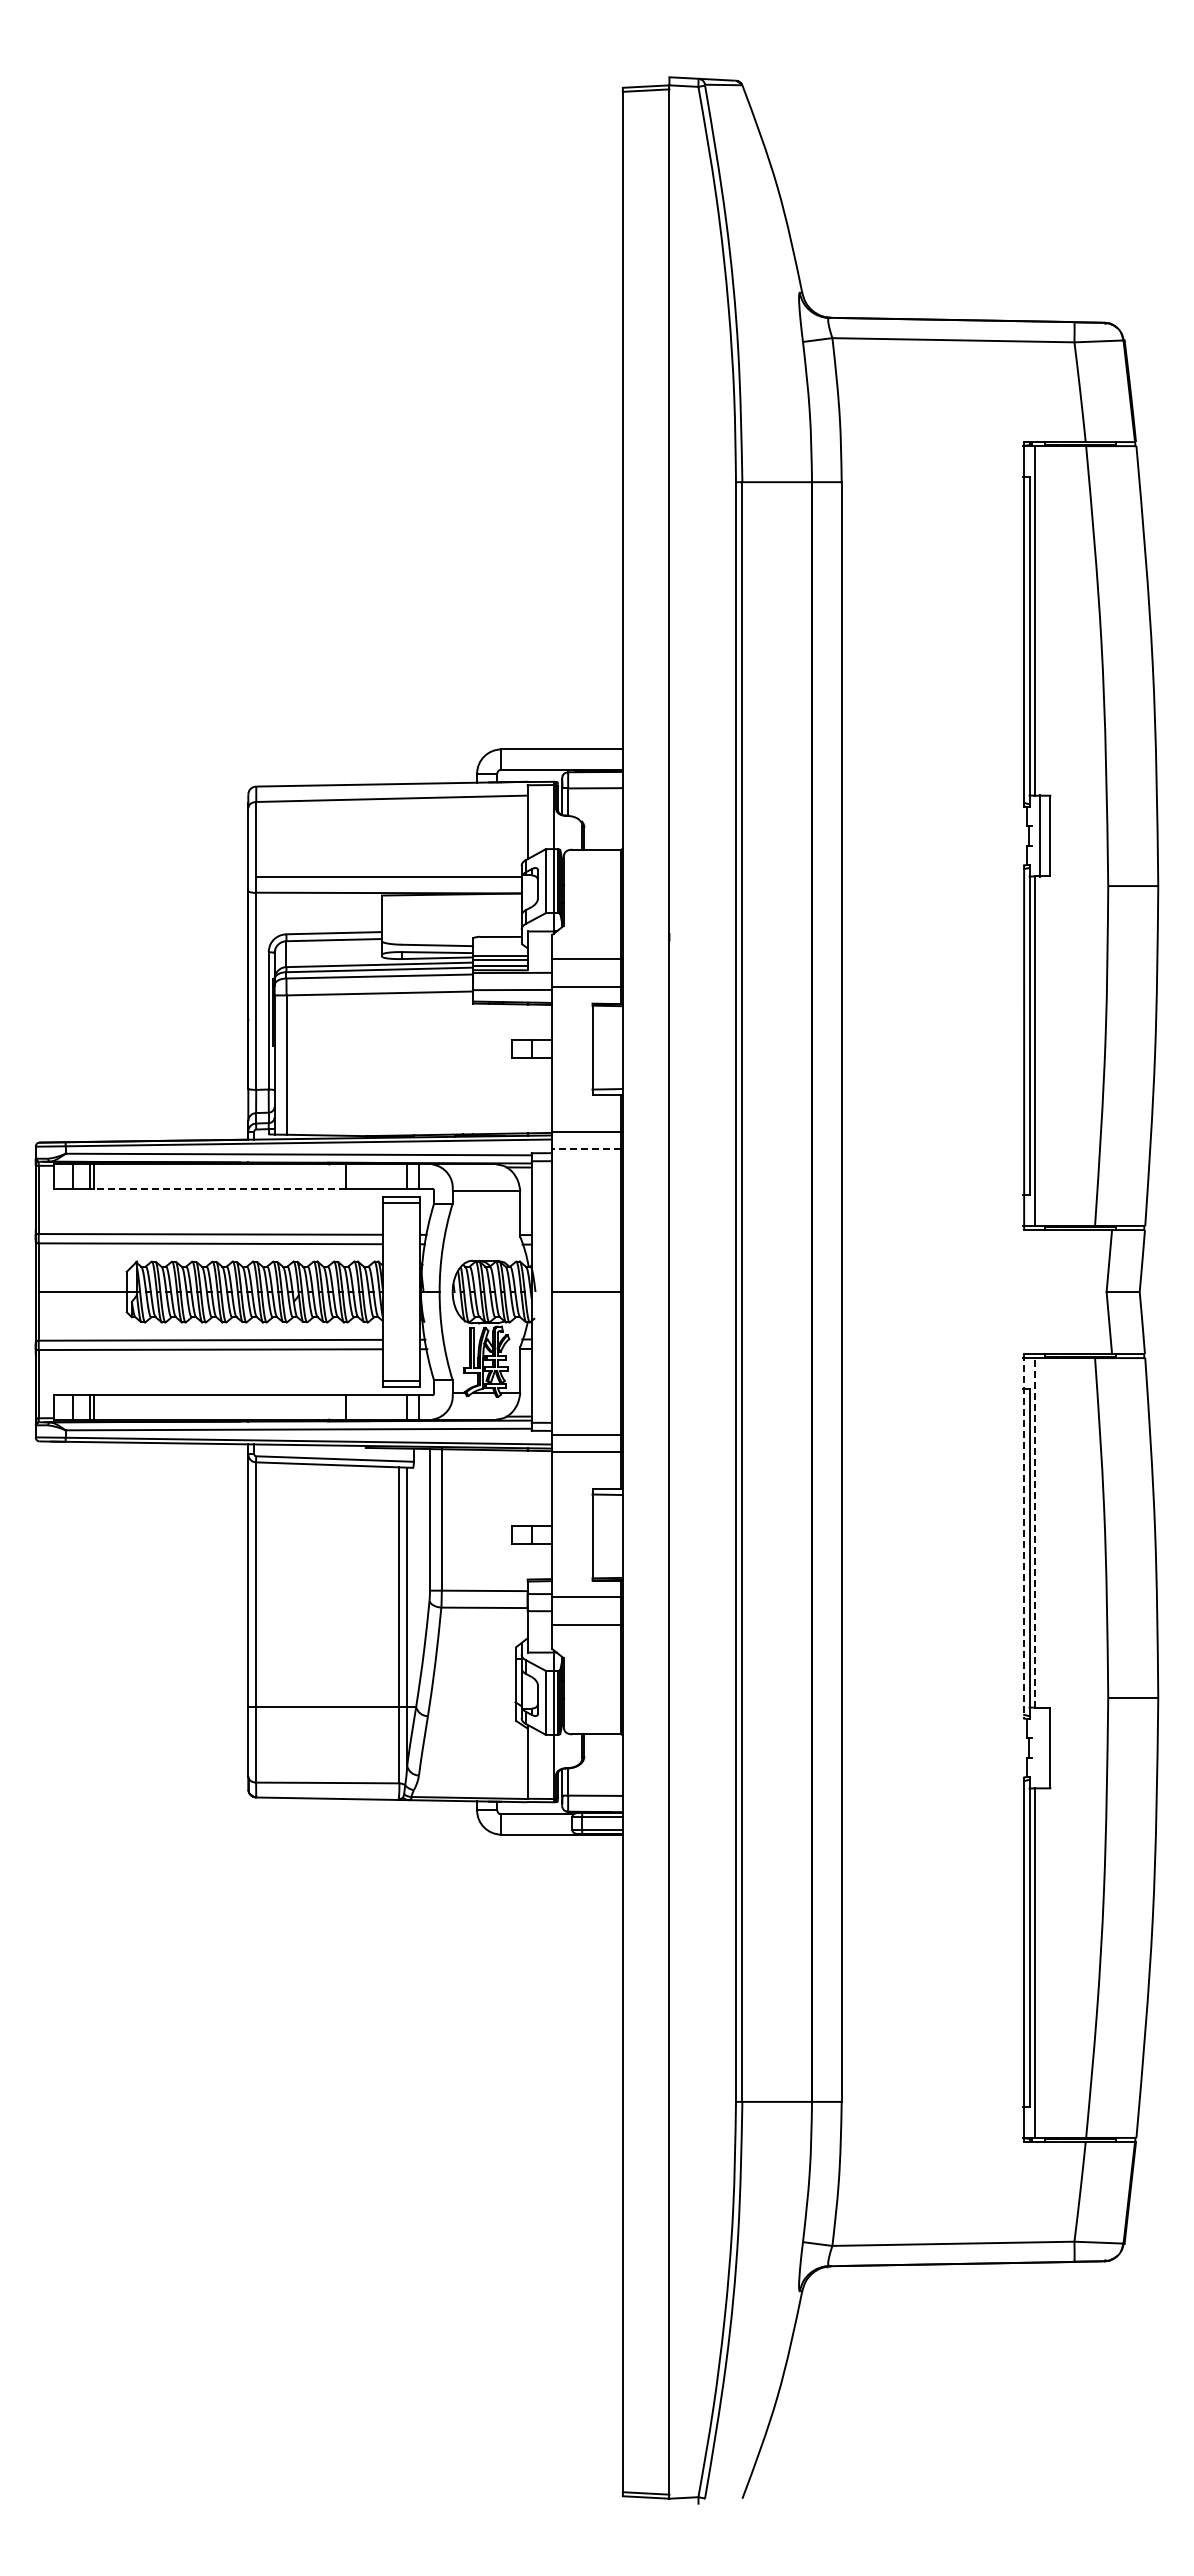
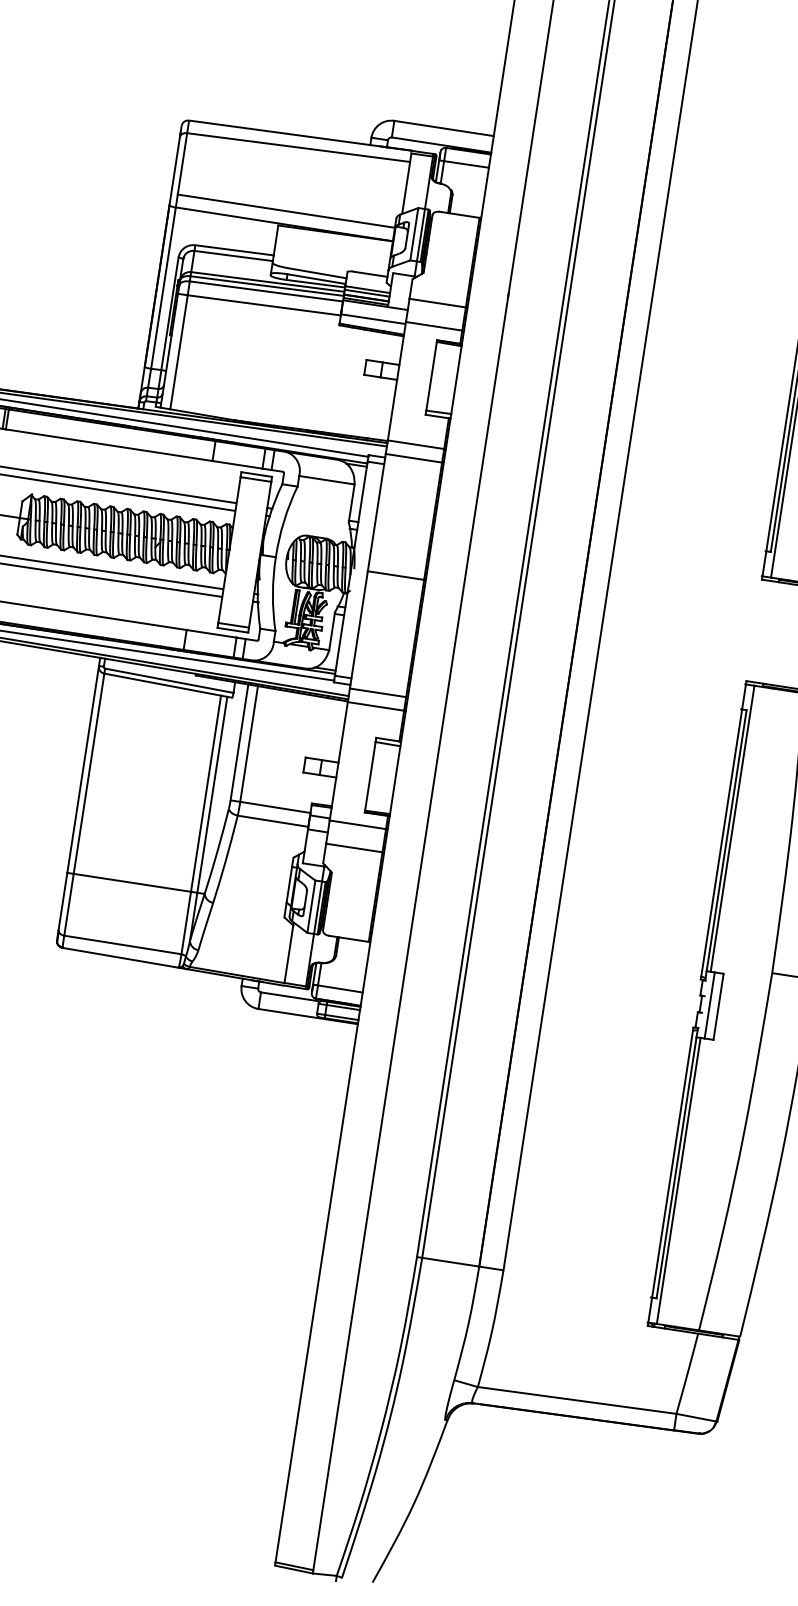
line: (585, 1148) -> (413, 457), dashed -> solid
line: (219, 1188) -> (108, 444), dashed -> solid
line: (1034, 1532) -> (732, 828), dashed -> solid
line: (1024, 1536) -> (723, 830), dashed -> solid
line: (1039, 1747) -> (709, 1005), added

